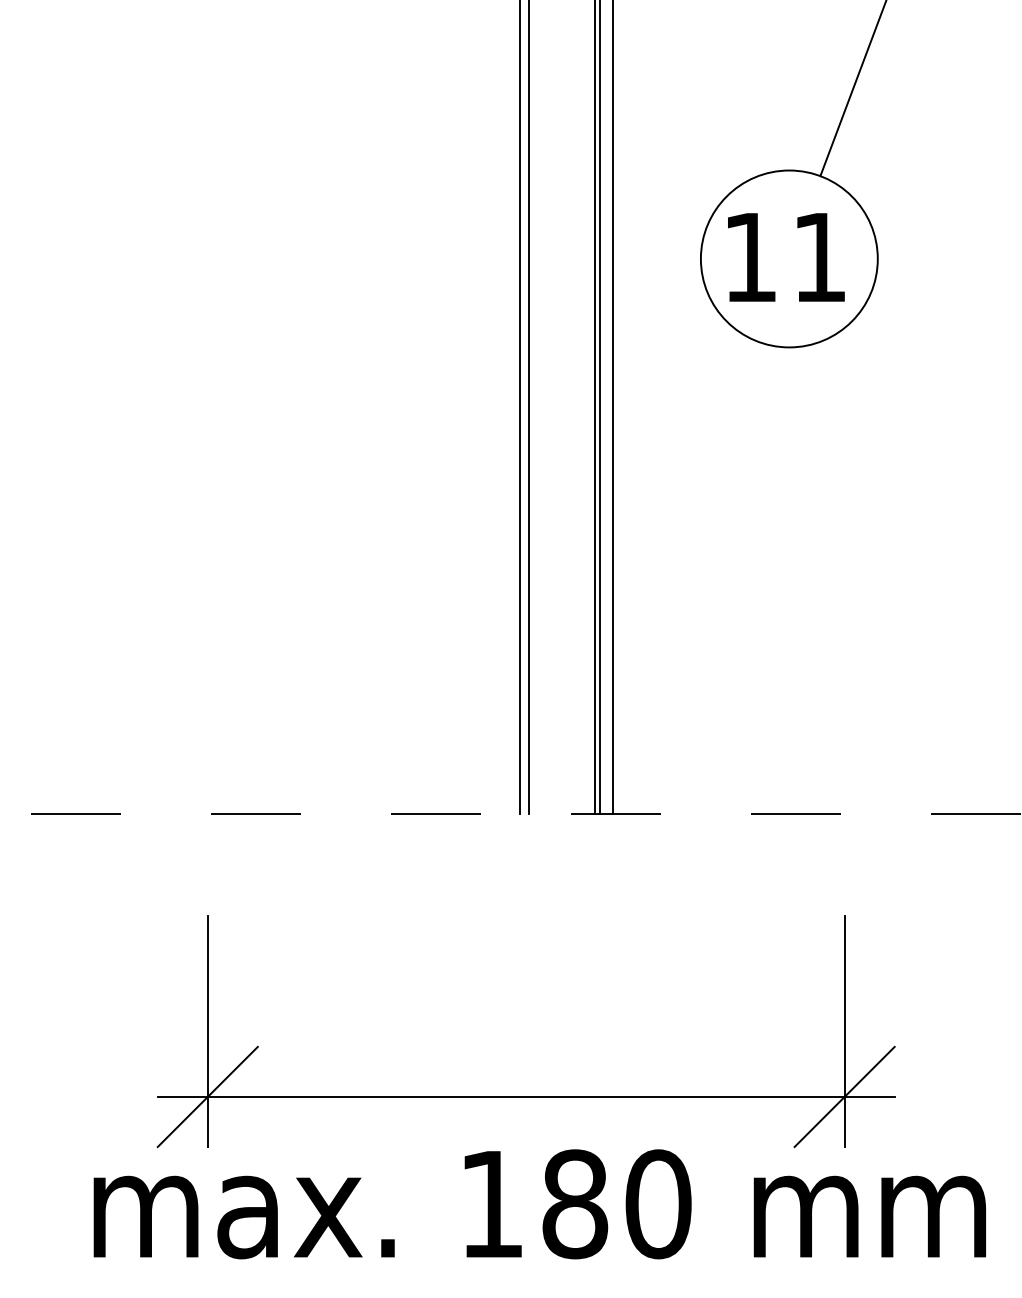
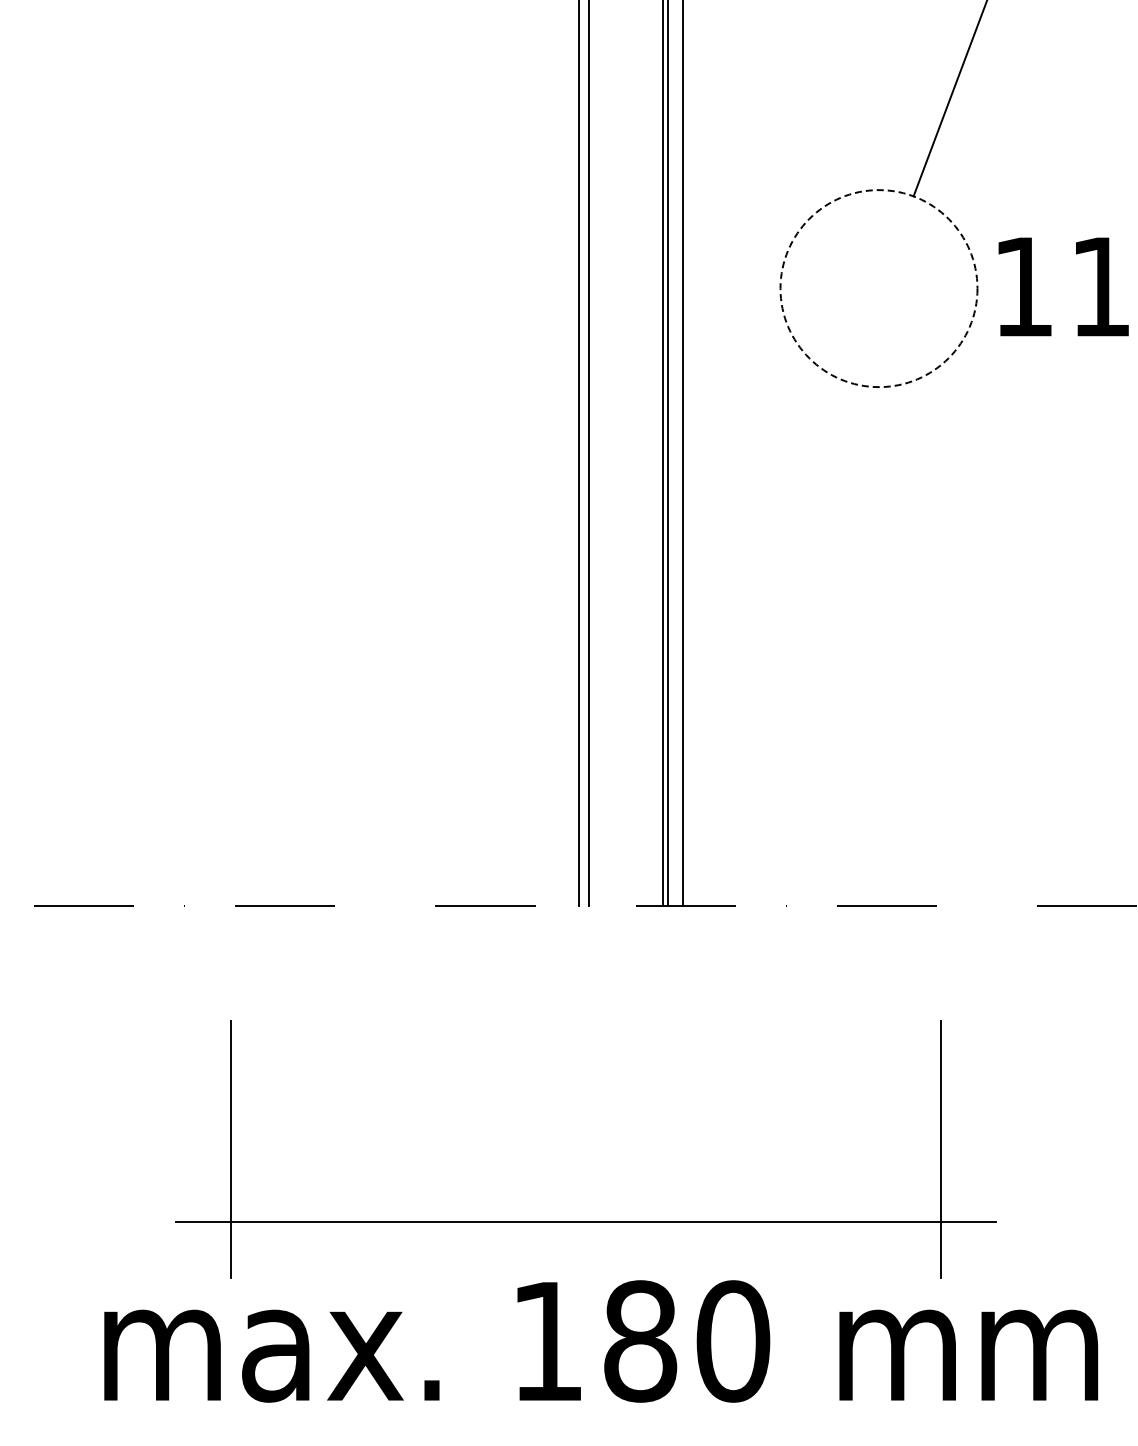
text: (786, 257) -> (1063, 286), moved
circle: (788, 258) -> (878, 288), solid -> dashed
line: (207, 1096) -> (231, 1221), removed
line: (844, 1096) -> (940, 1221), removed

